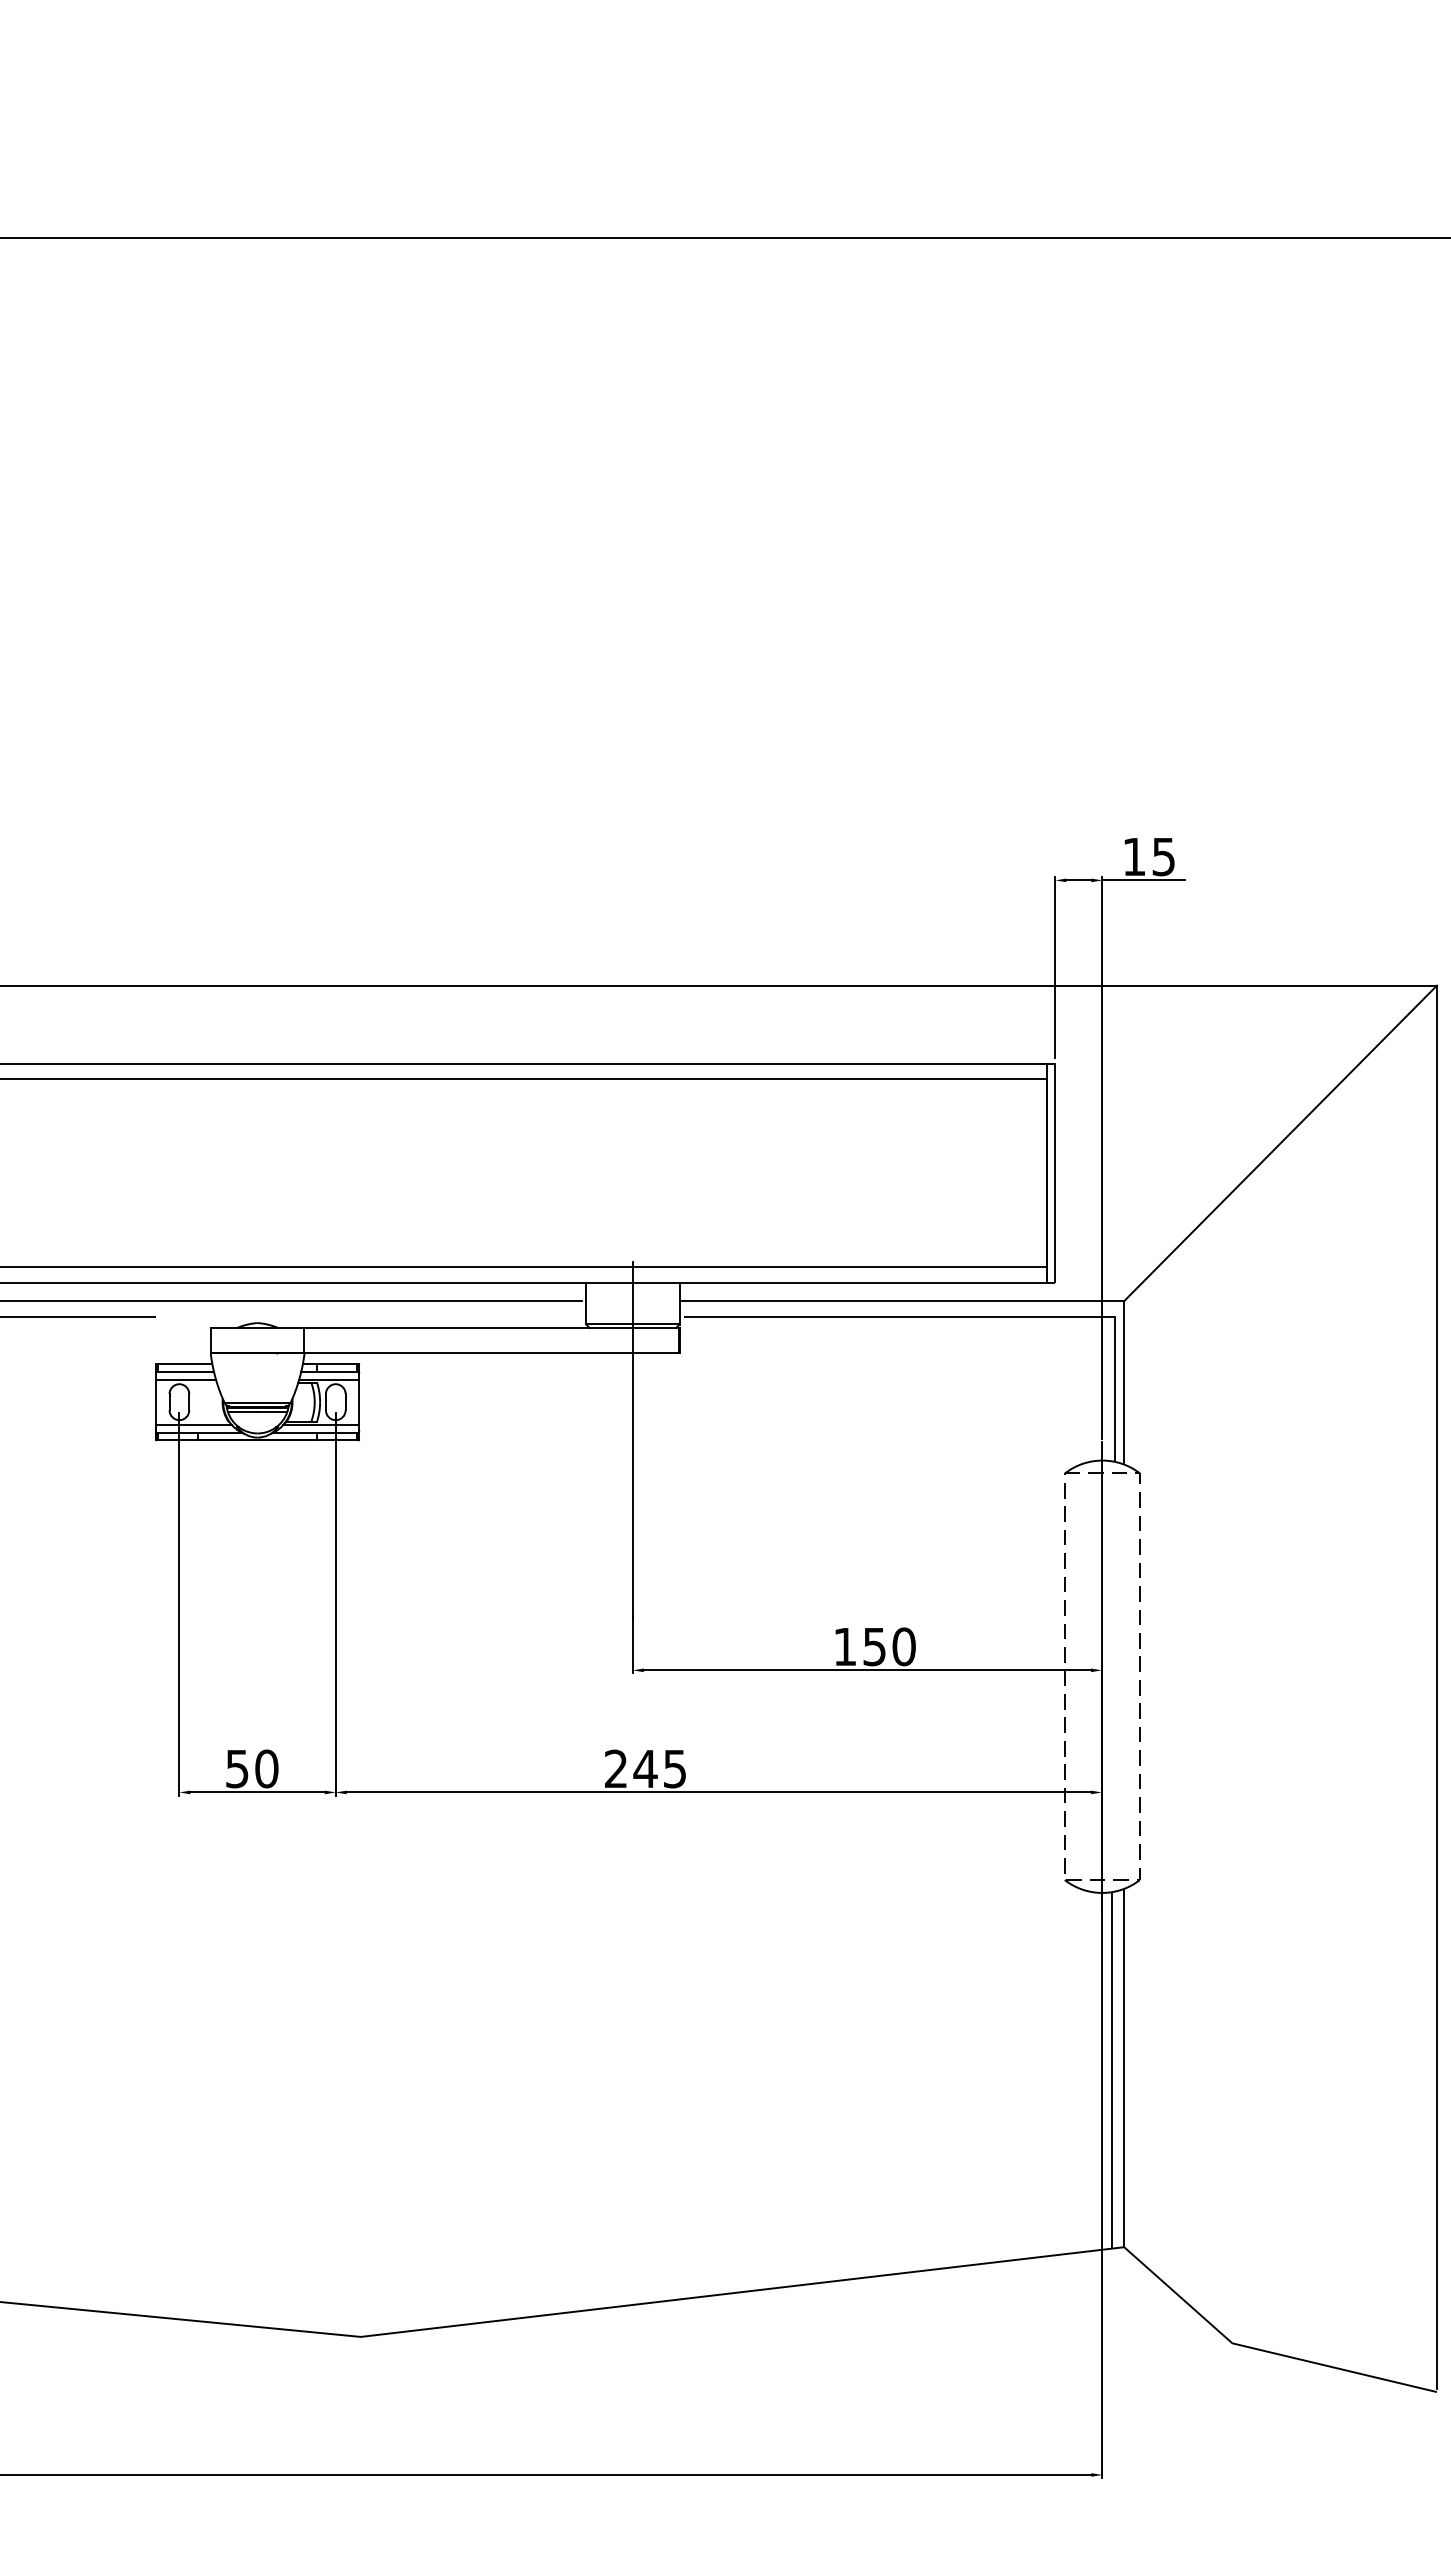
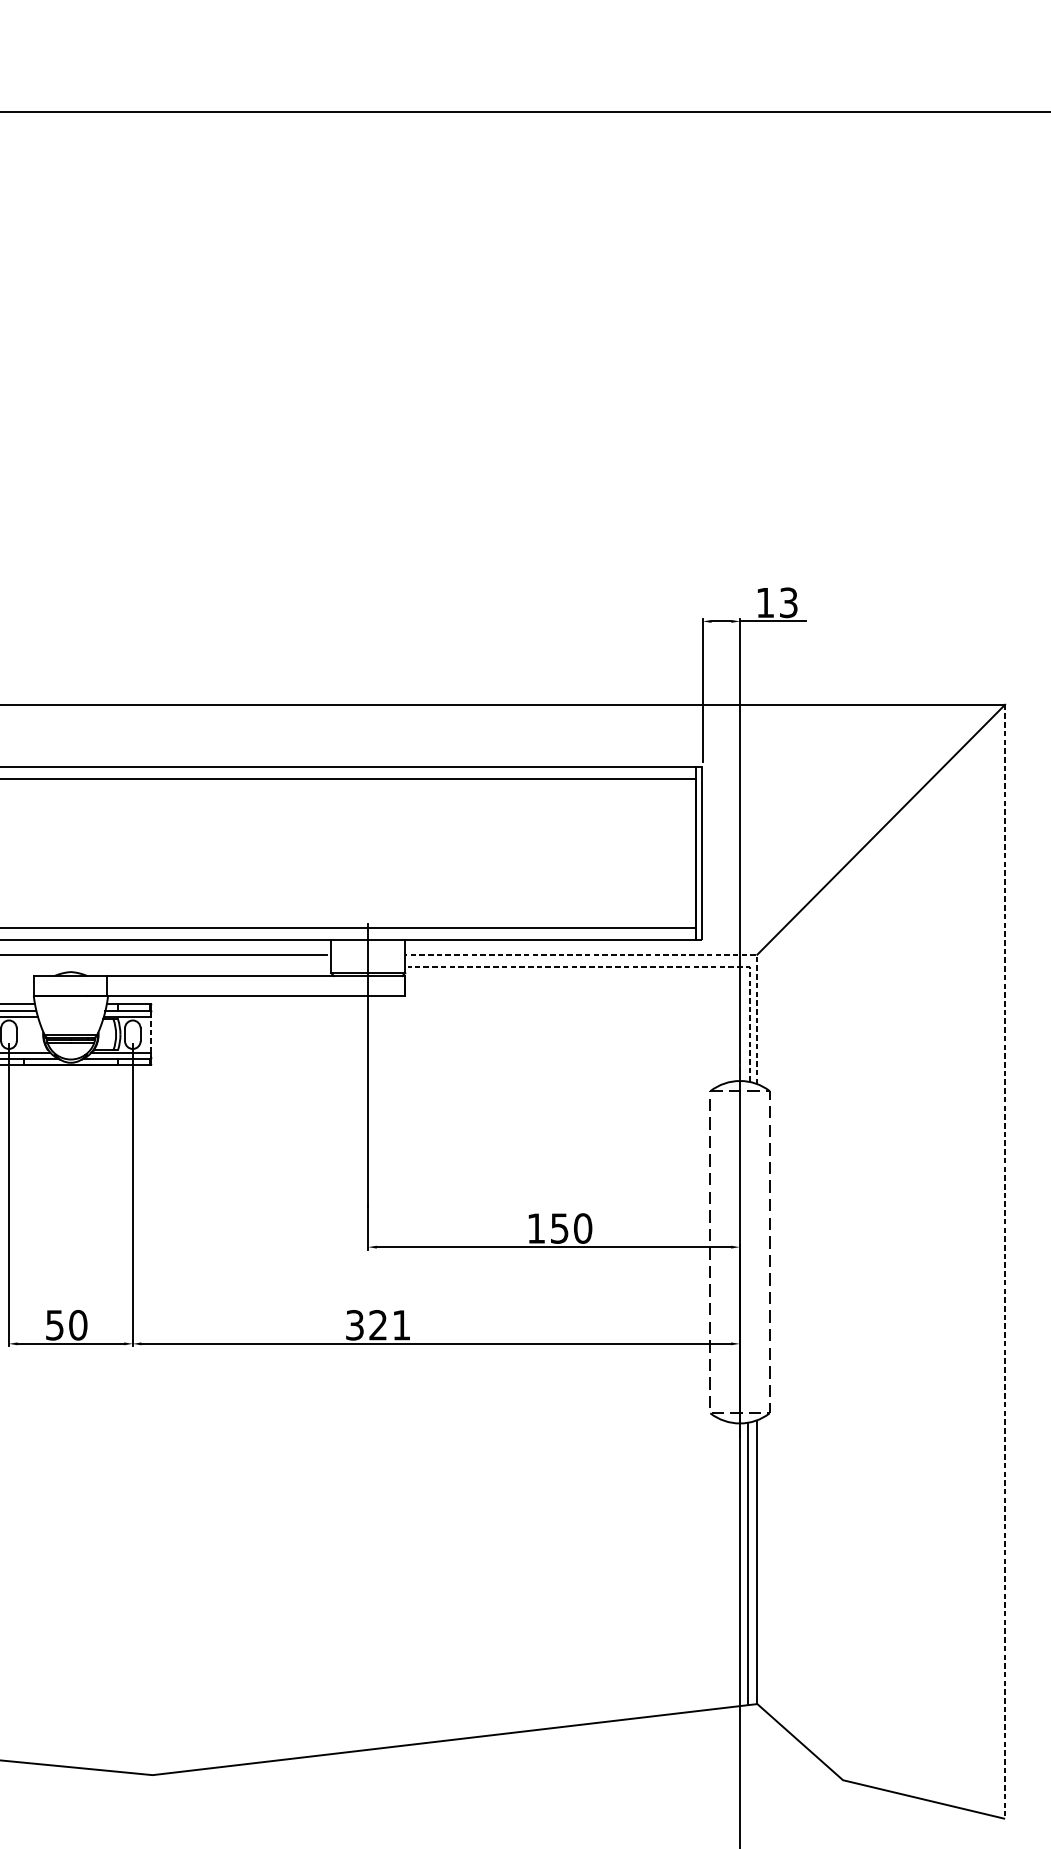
text: (1163, 856) -> (788, 602), 15 -> 13
line: (984, 1301) -> (646, 954), solid -> dashed
line: (972, 1317) -> (637, 967), solid -> dashed
line: (359, 1402) -> (151, 1034), solid -> dashed
line: (1436, 1687) -> (1004, 1260), solid -> dashed
text: (645, 1768) -> (378, 1324), 245 -> 321

